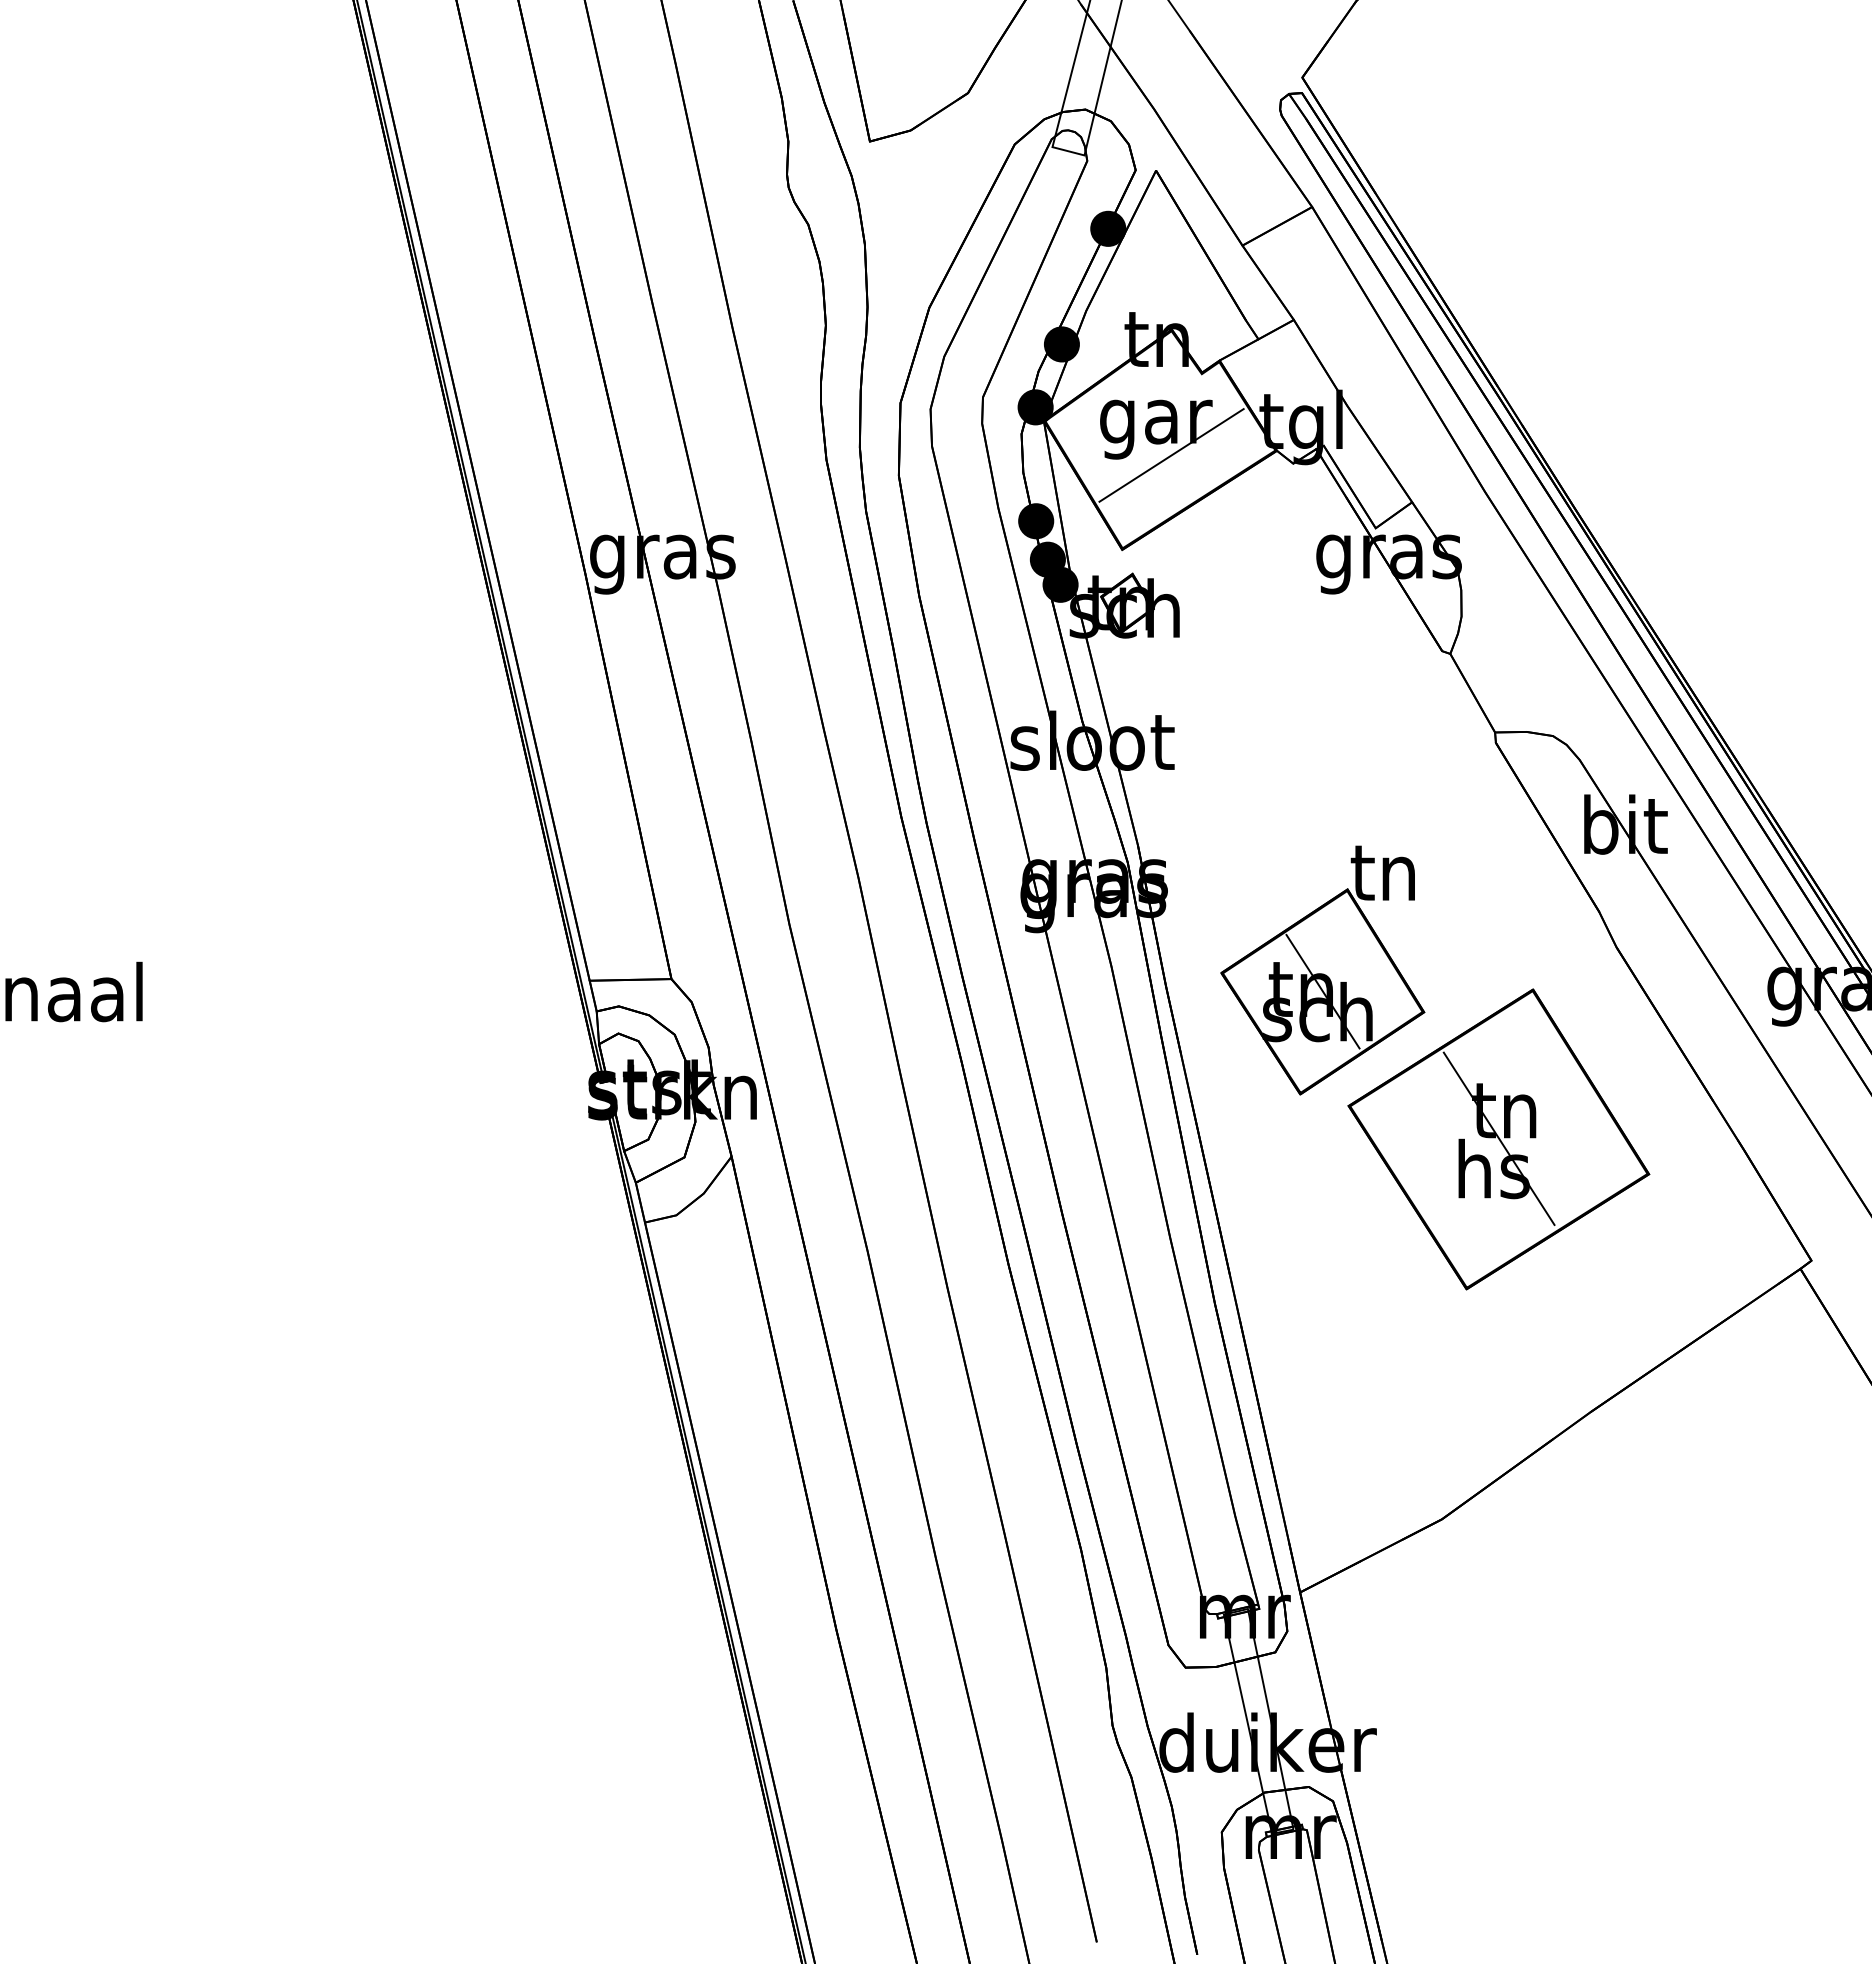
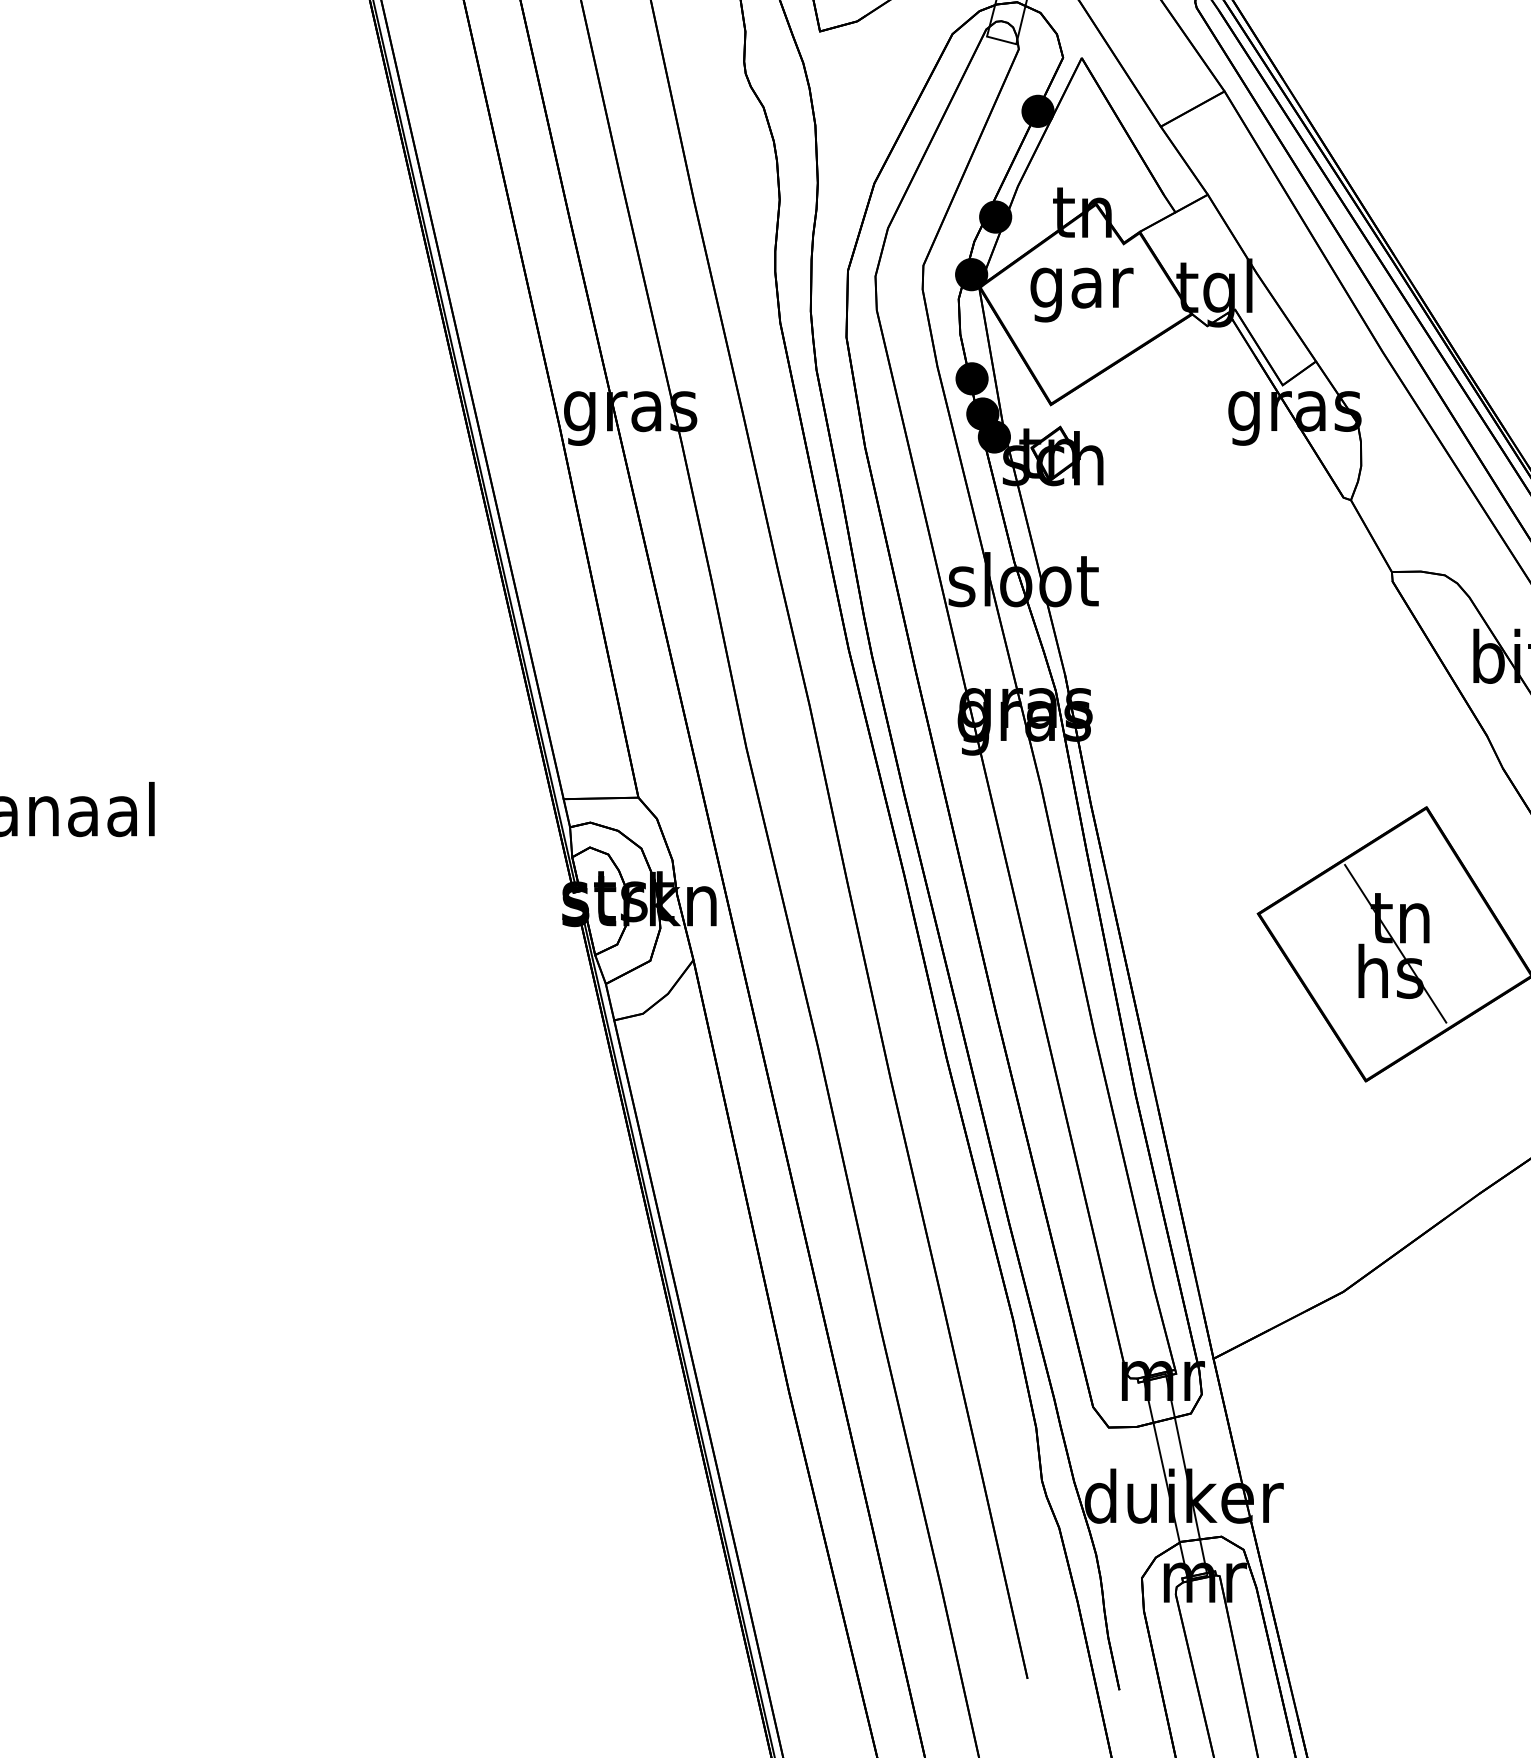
line: (1171, 455) -> (1095, 318), removed
part: (1322, 970) -> (1234, 789), removed

